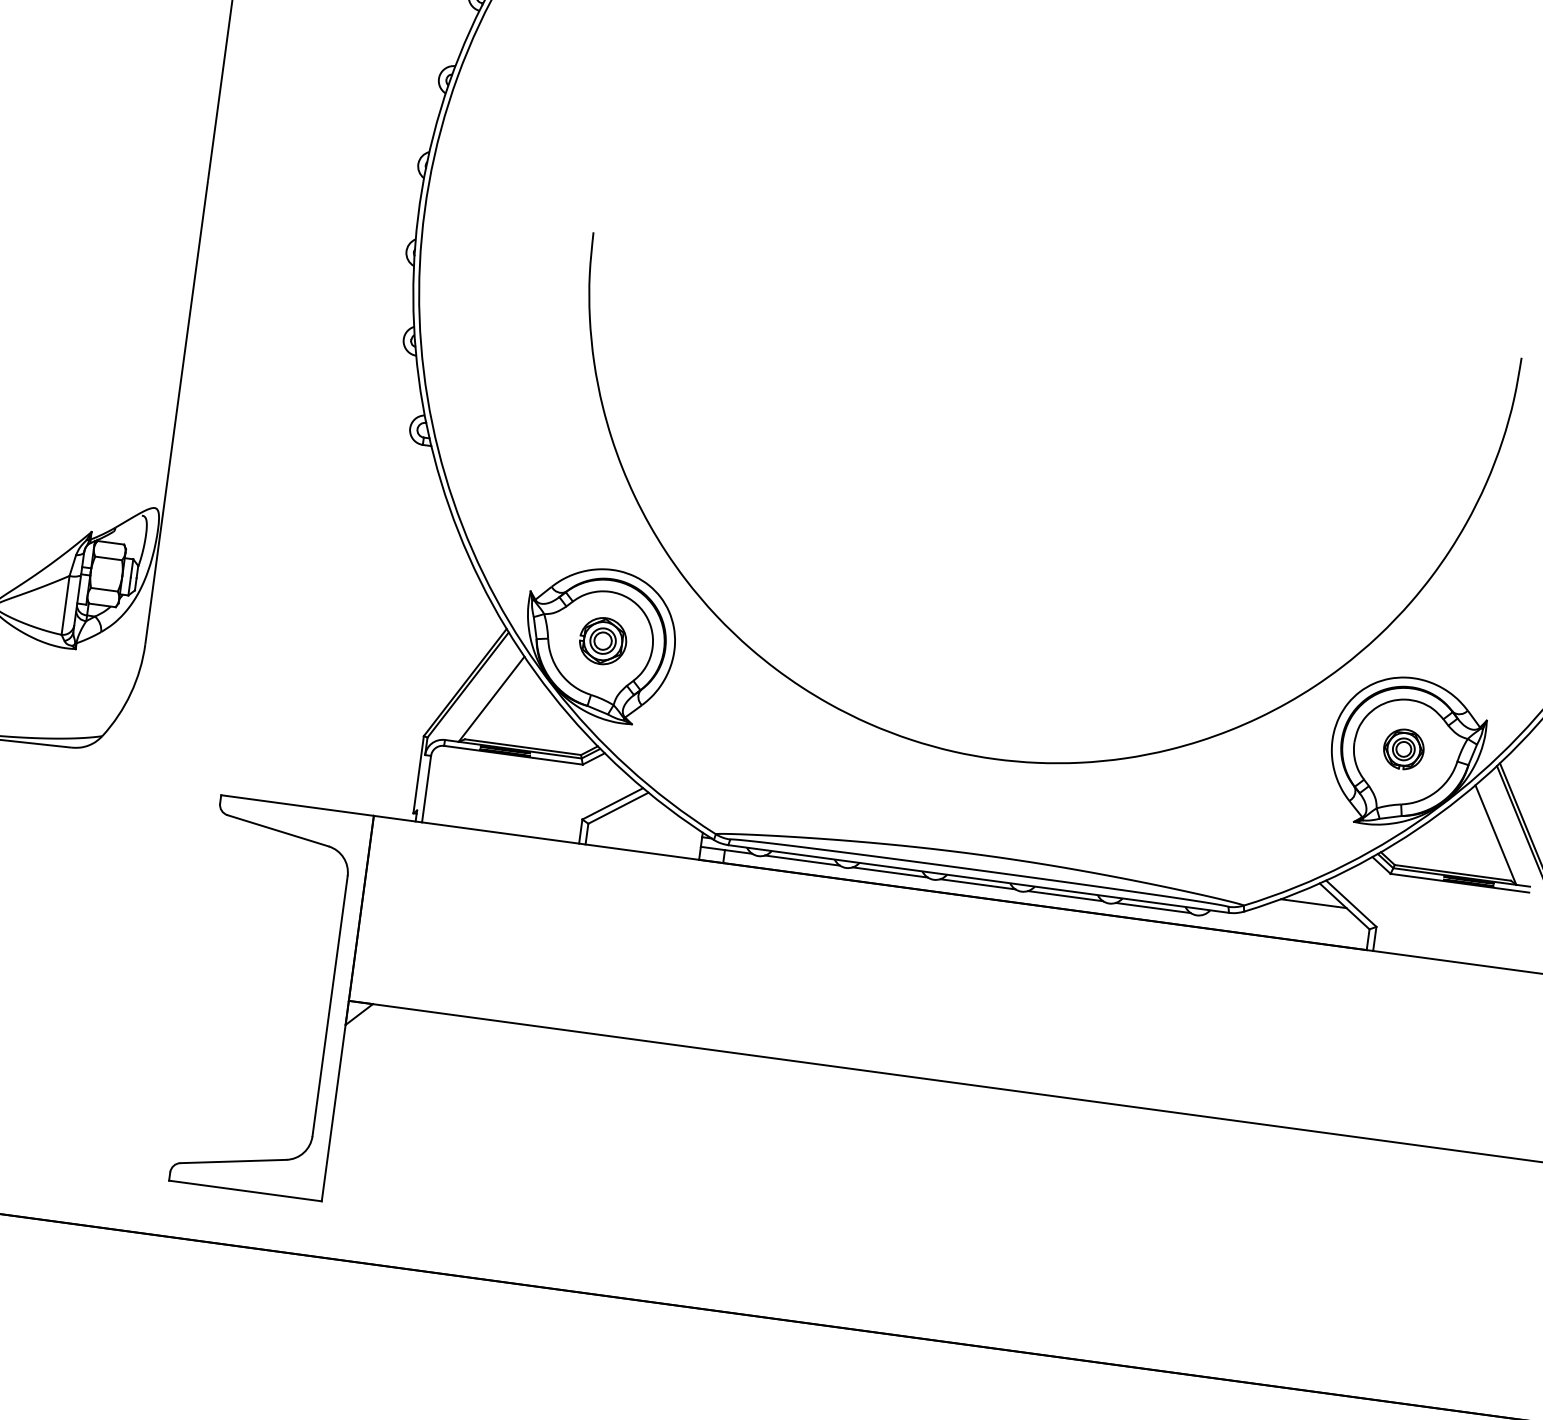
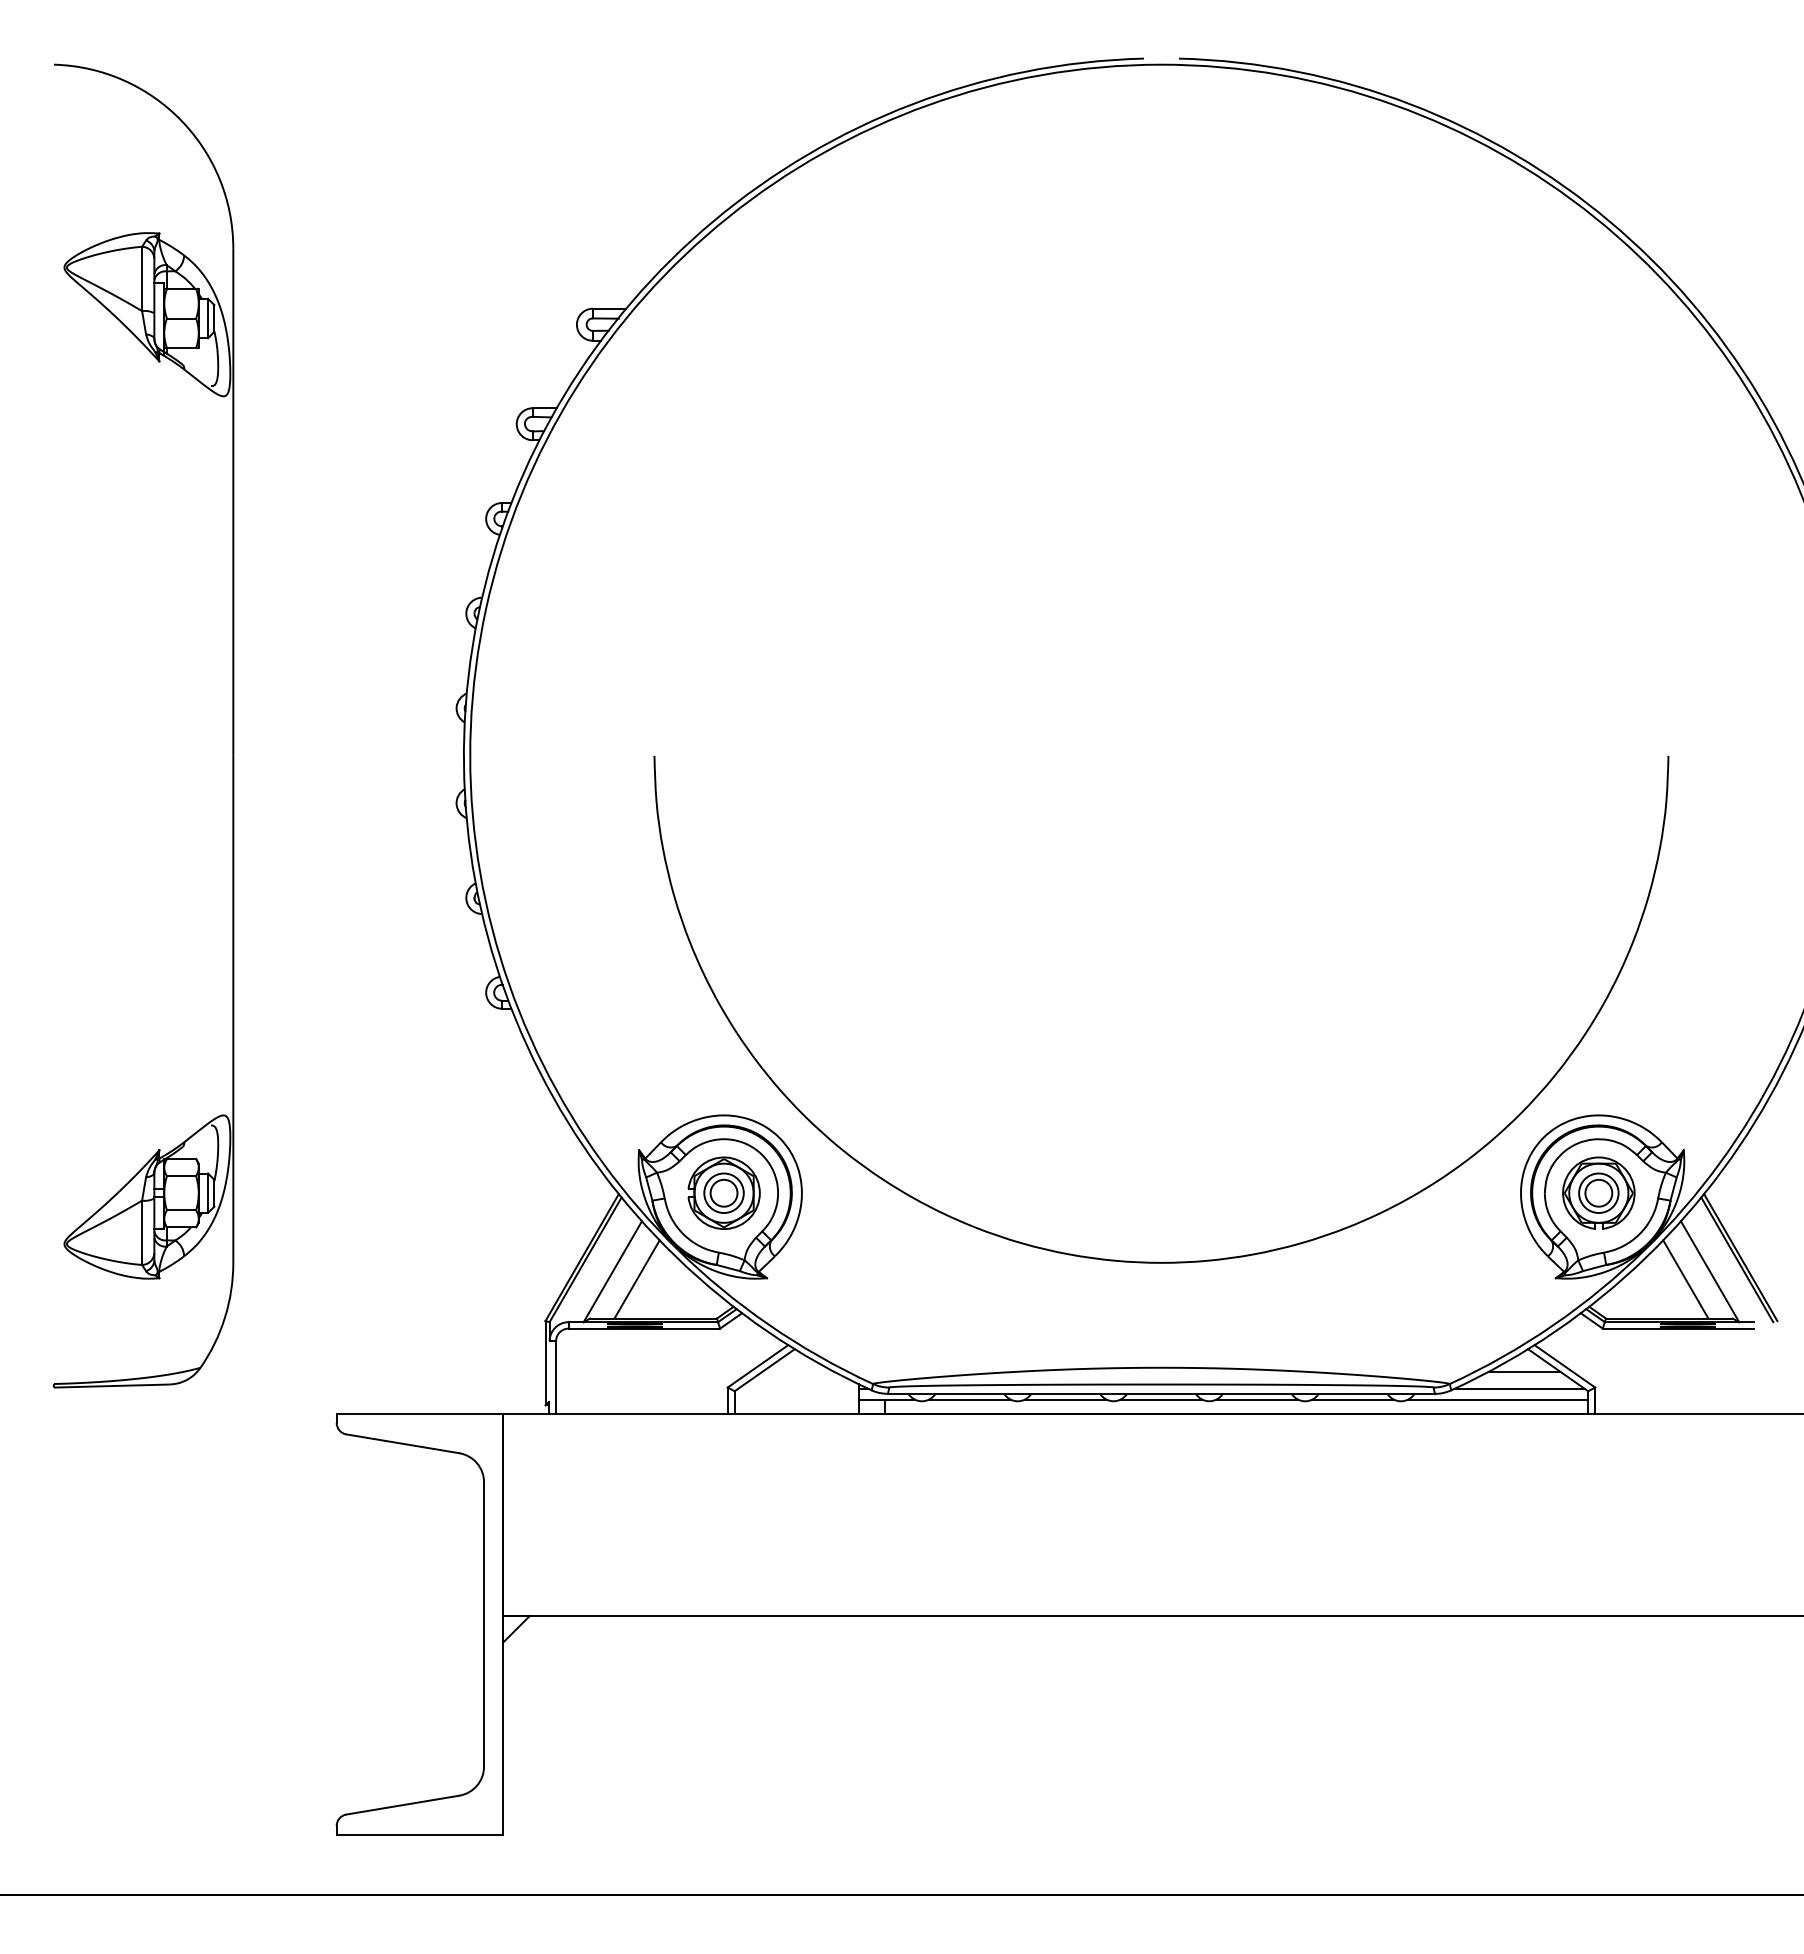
part: (602, 640) -> (723, 1192), size x1.43
line: (512, 709) -> (636, 1279), added
part: (1403, 748) -> (1598, 1192), size x1.67
line: (1472, 839) -> (1685, 1279), added
line: (1306, 919) -> (1519, 1389), added
line: (1285, 925) -> (1497, 1399), added

